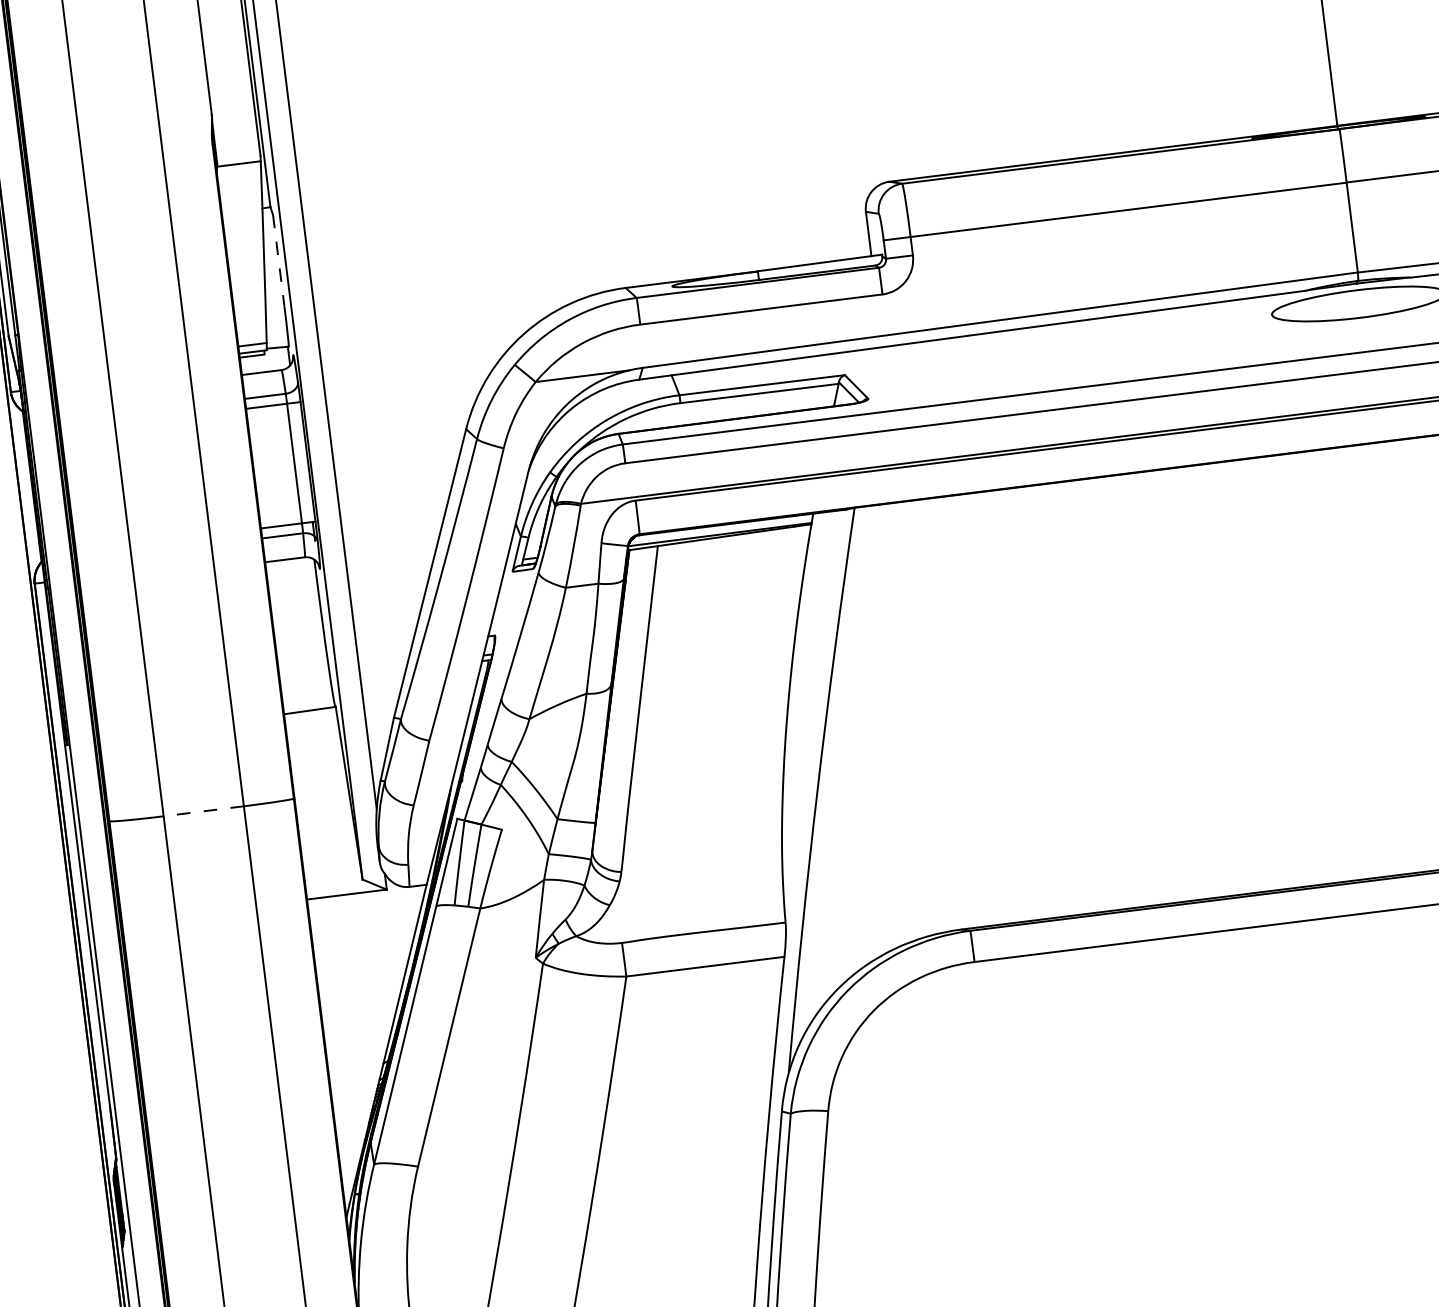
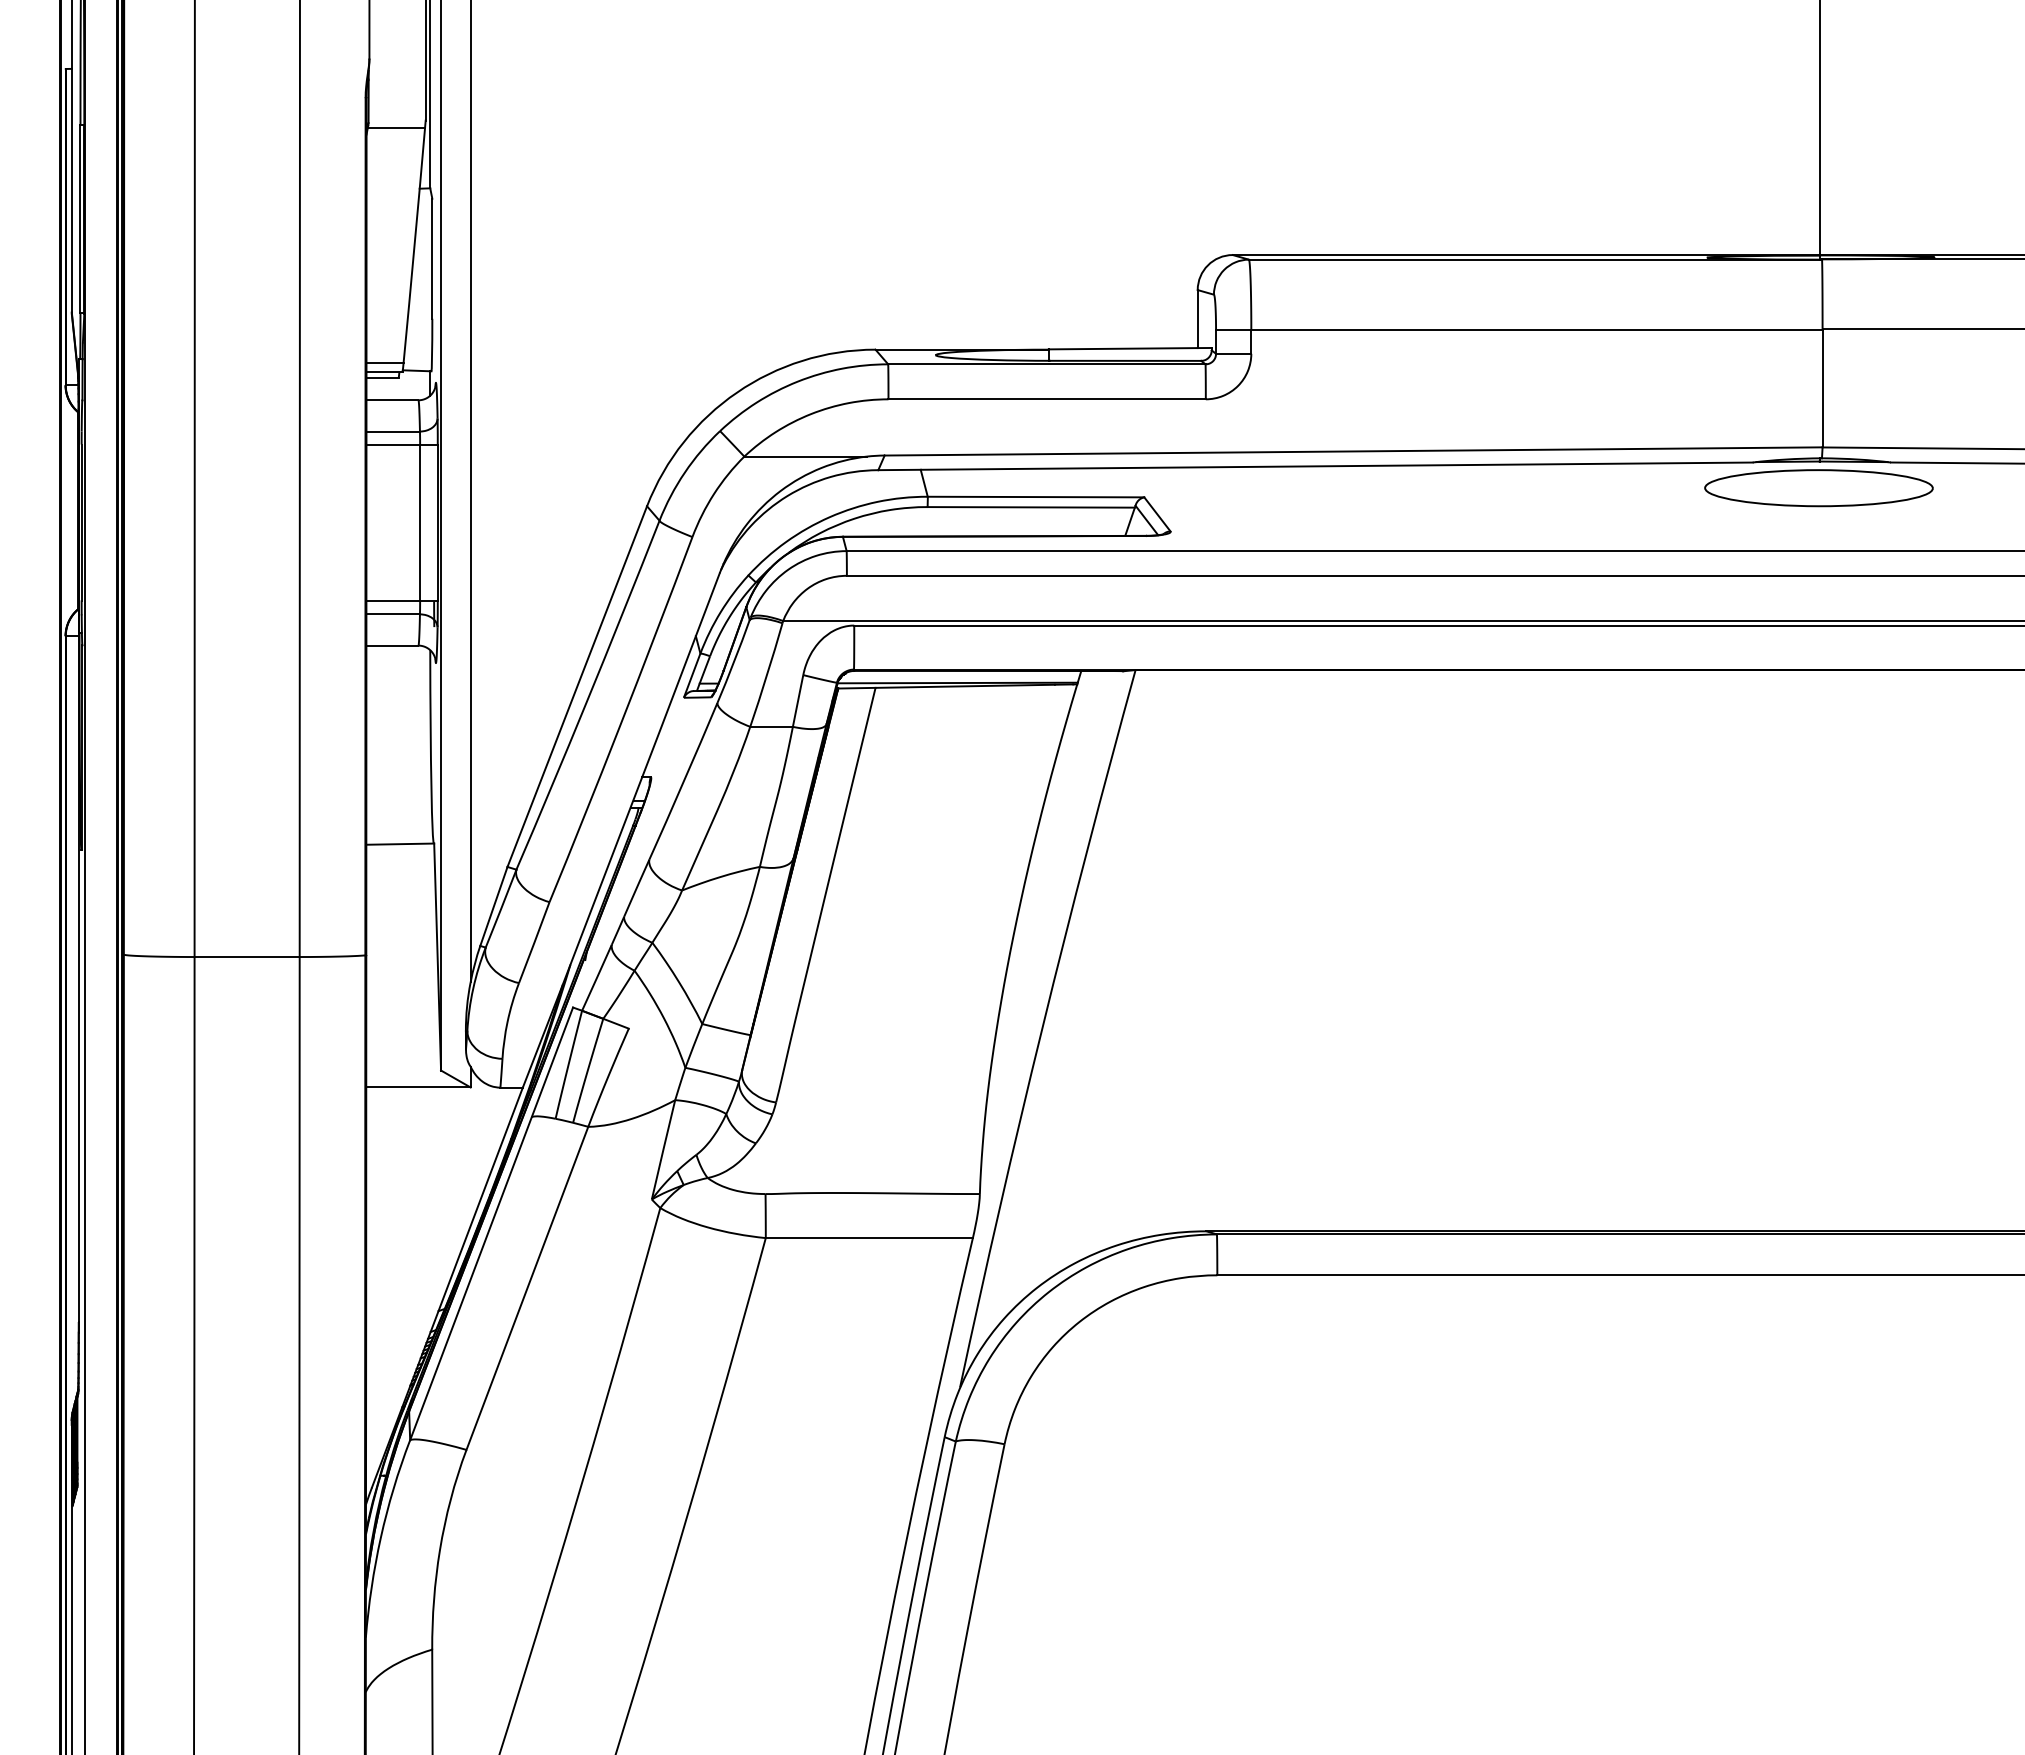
line: (278, 261) -> (432, 259), dashed -> solid
line: (204, 811) -> (247, 957), dashed -> solid

